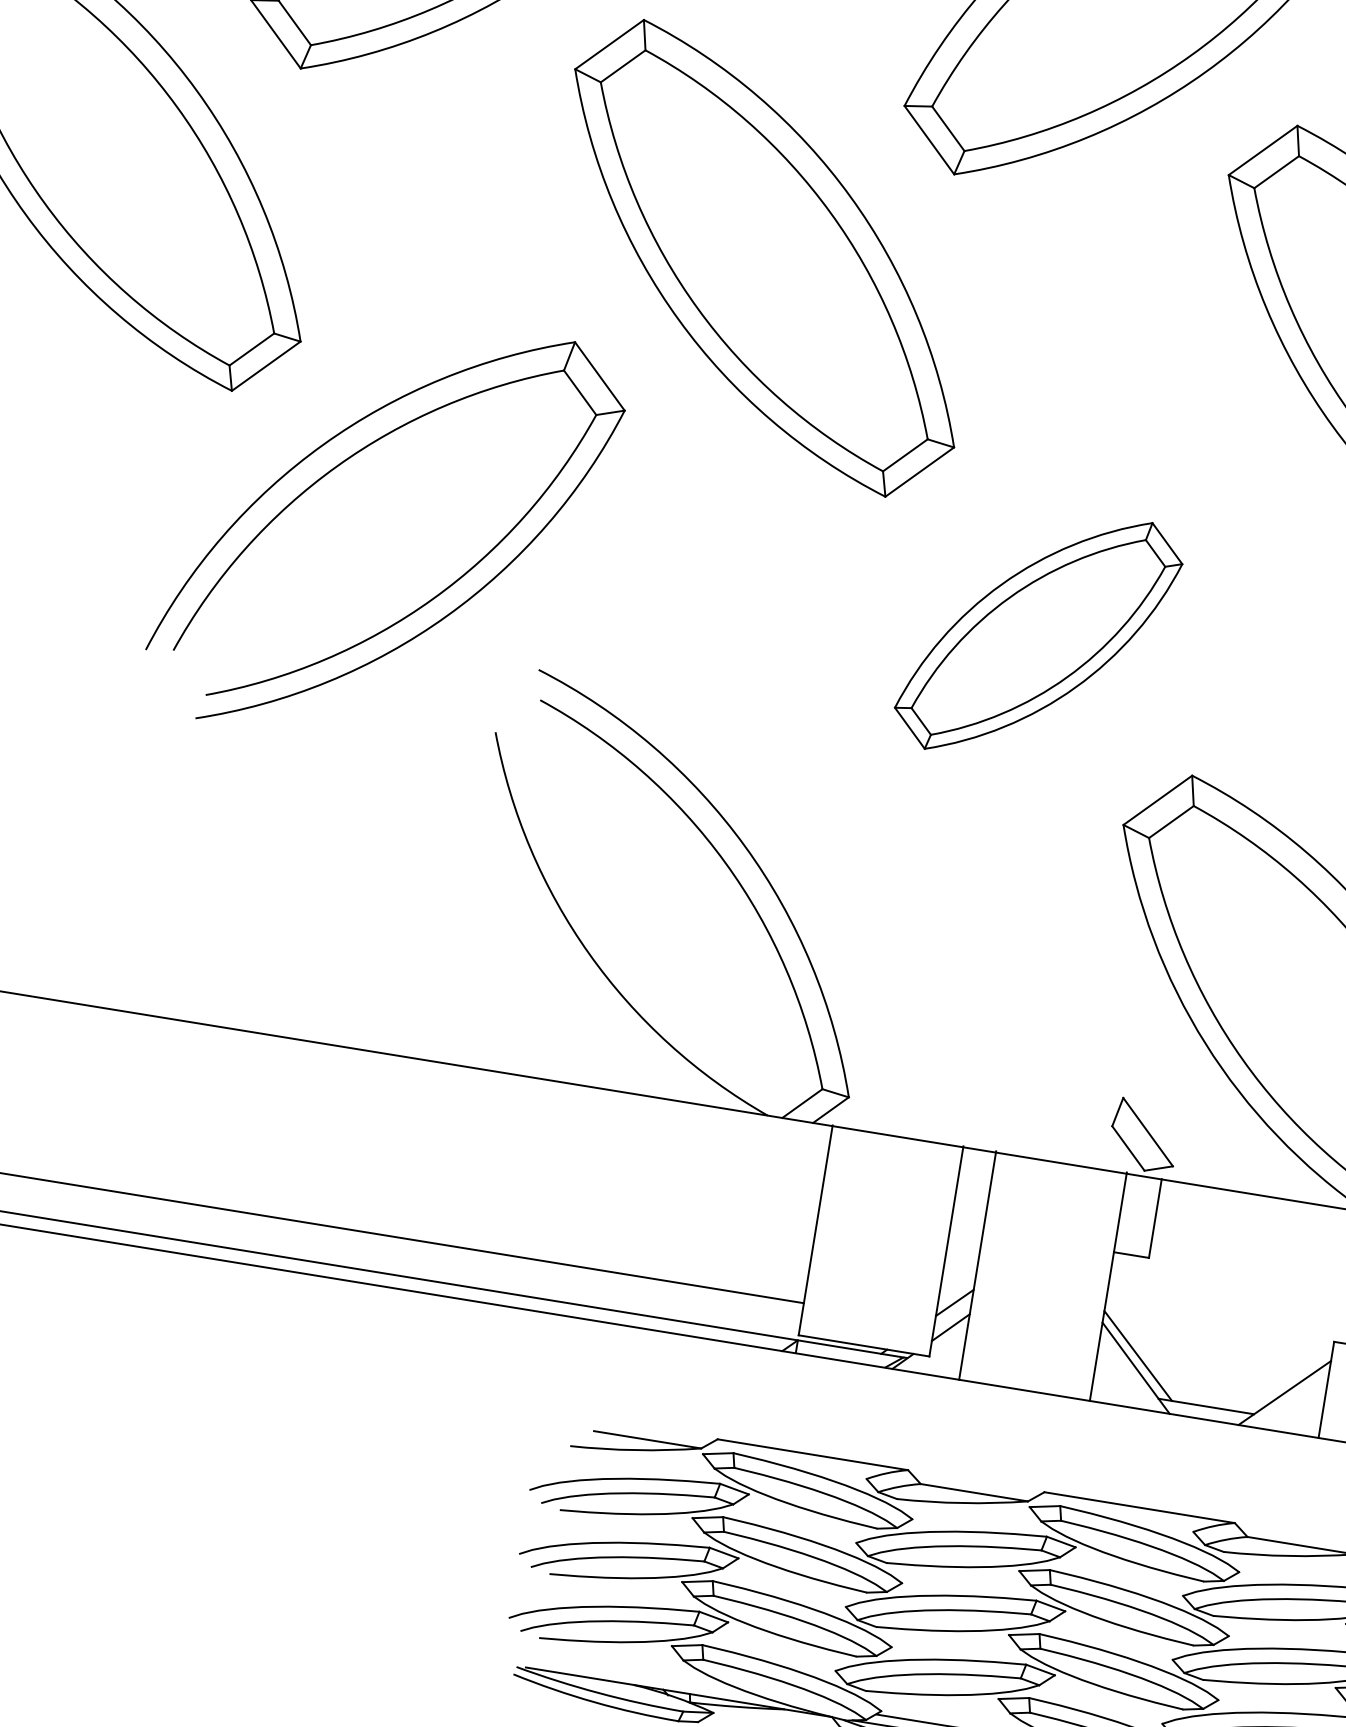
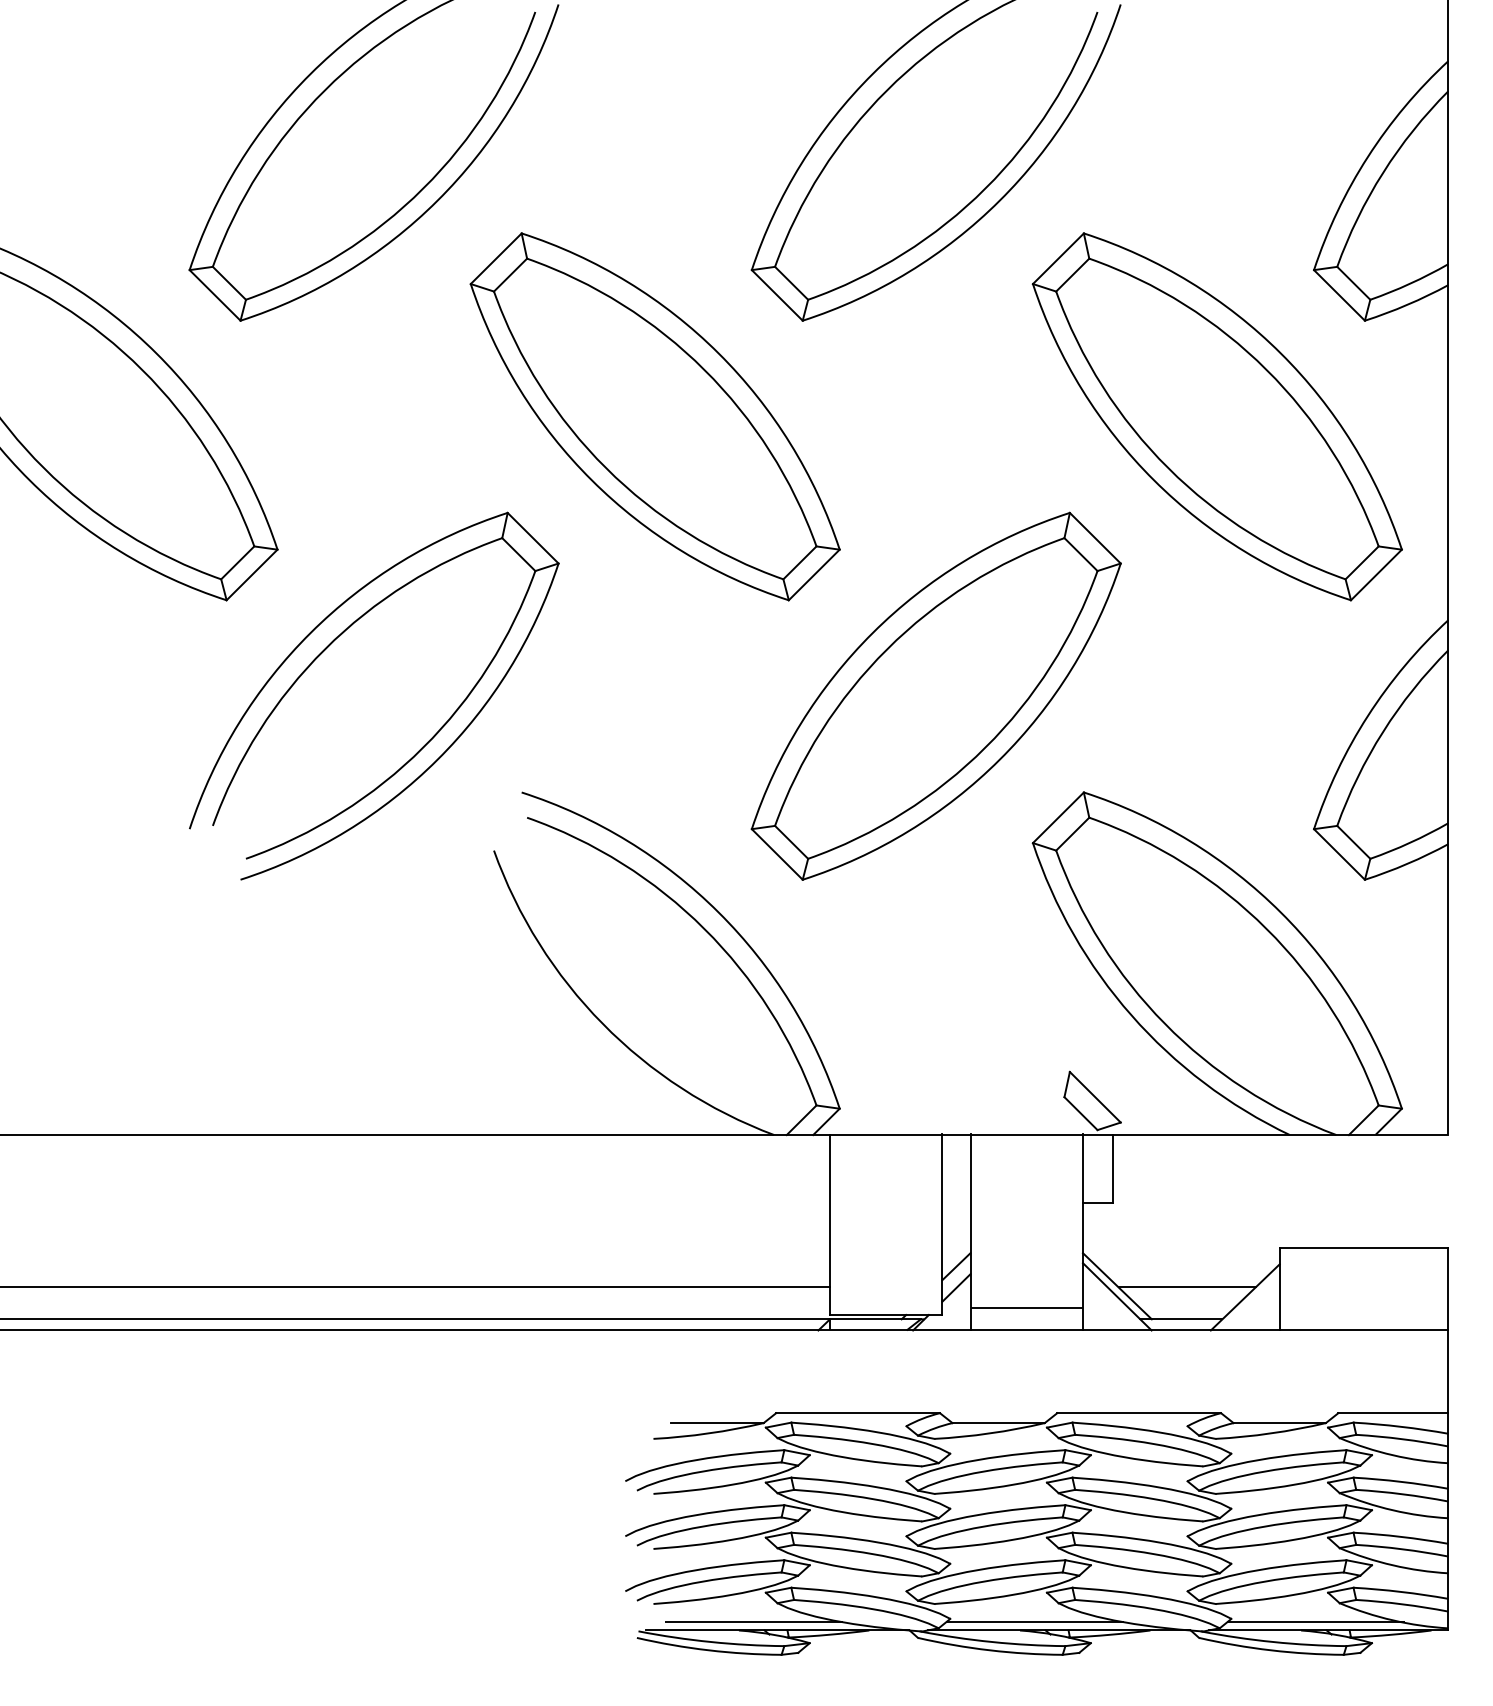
part: (1037, 635) -> (935, 695), size x1.67
line: (1028, 1364) -> (1026, 1308), added
line: (1218, 1370) -> (1186, 1287), added
line: (651, 1678) -> (753, 1622), added

